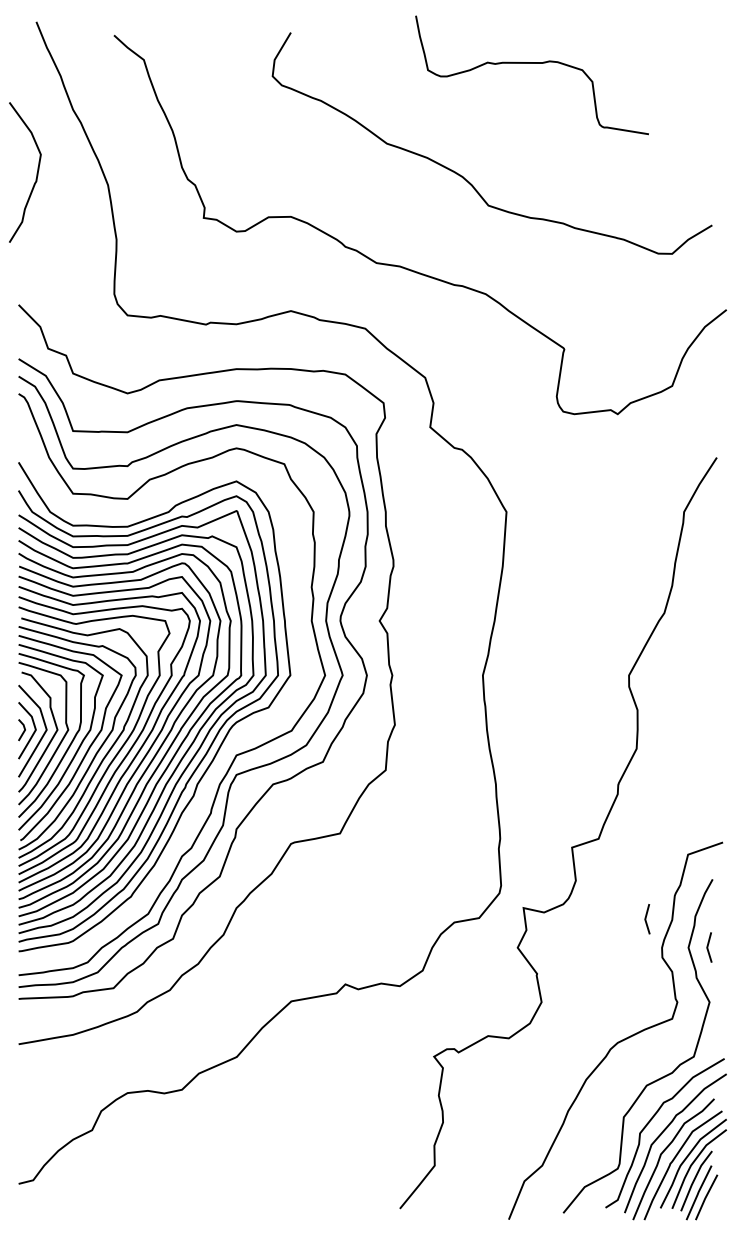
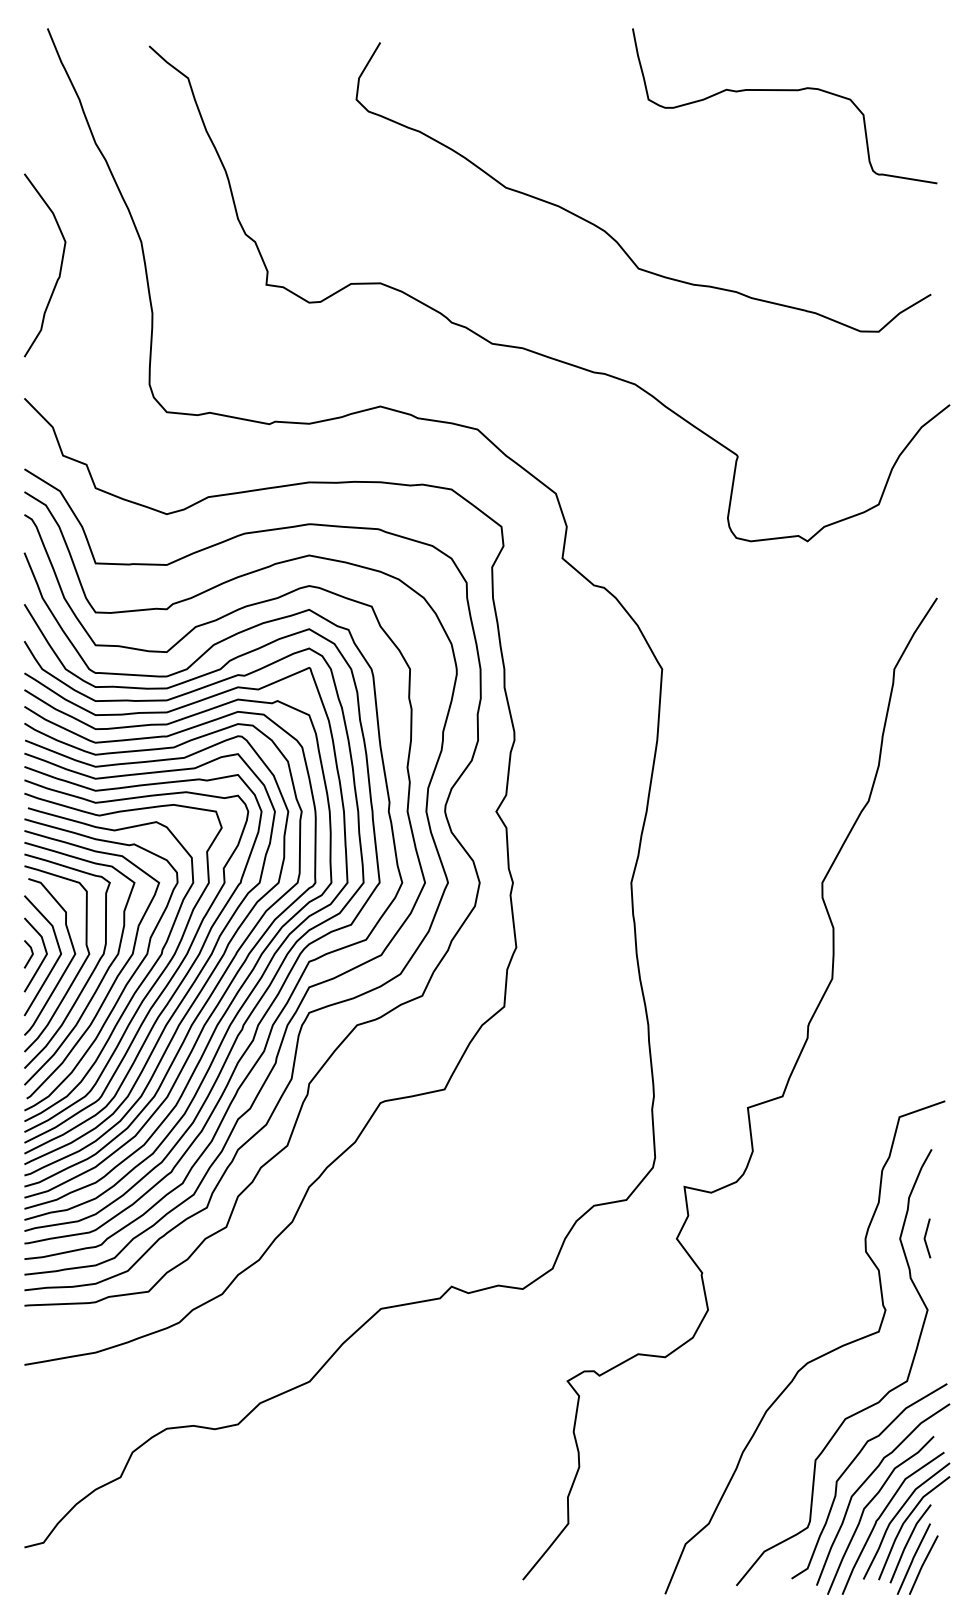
curve: (532, 63) -> (784, 91), moved
curve: (36, 176) -> (59, 270), moved
curve: (235, 736) -> (307, 962), added
line: (645, 919) -> (844, 1201), removed

